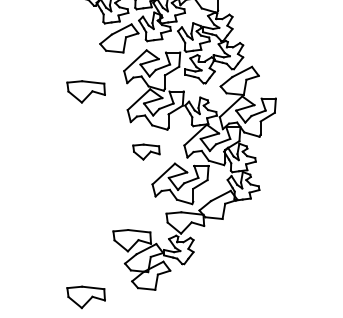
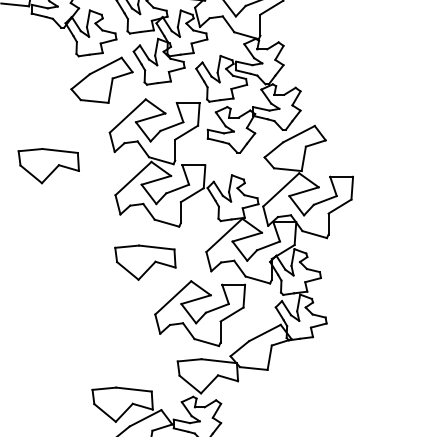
part: (146, 151) -> (145, 261), size x1.43

